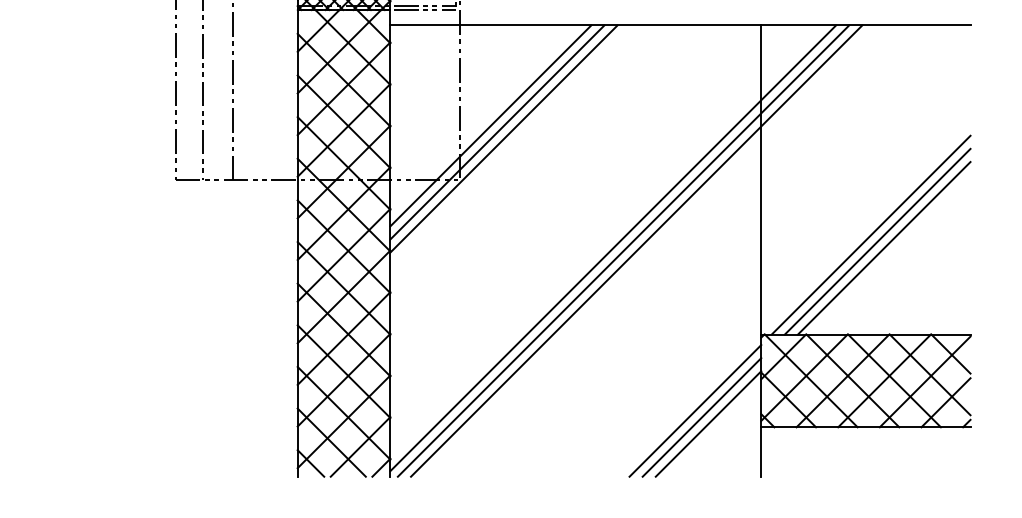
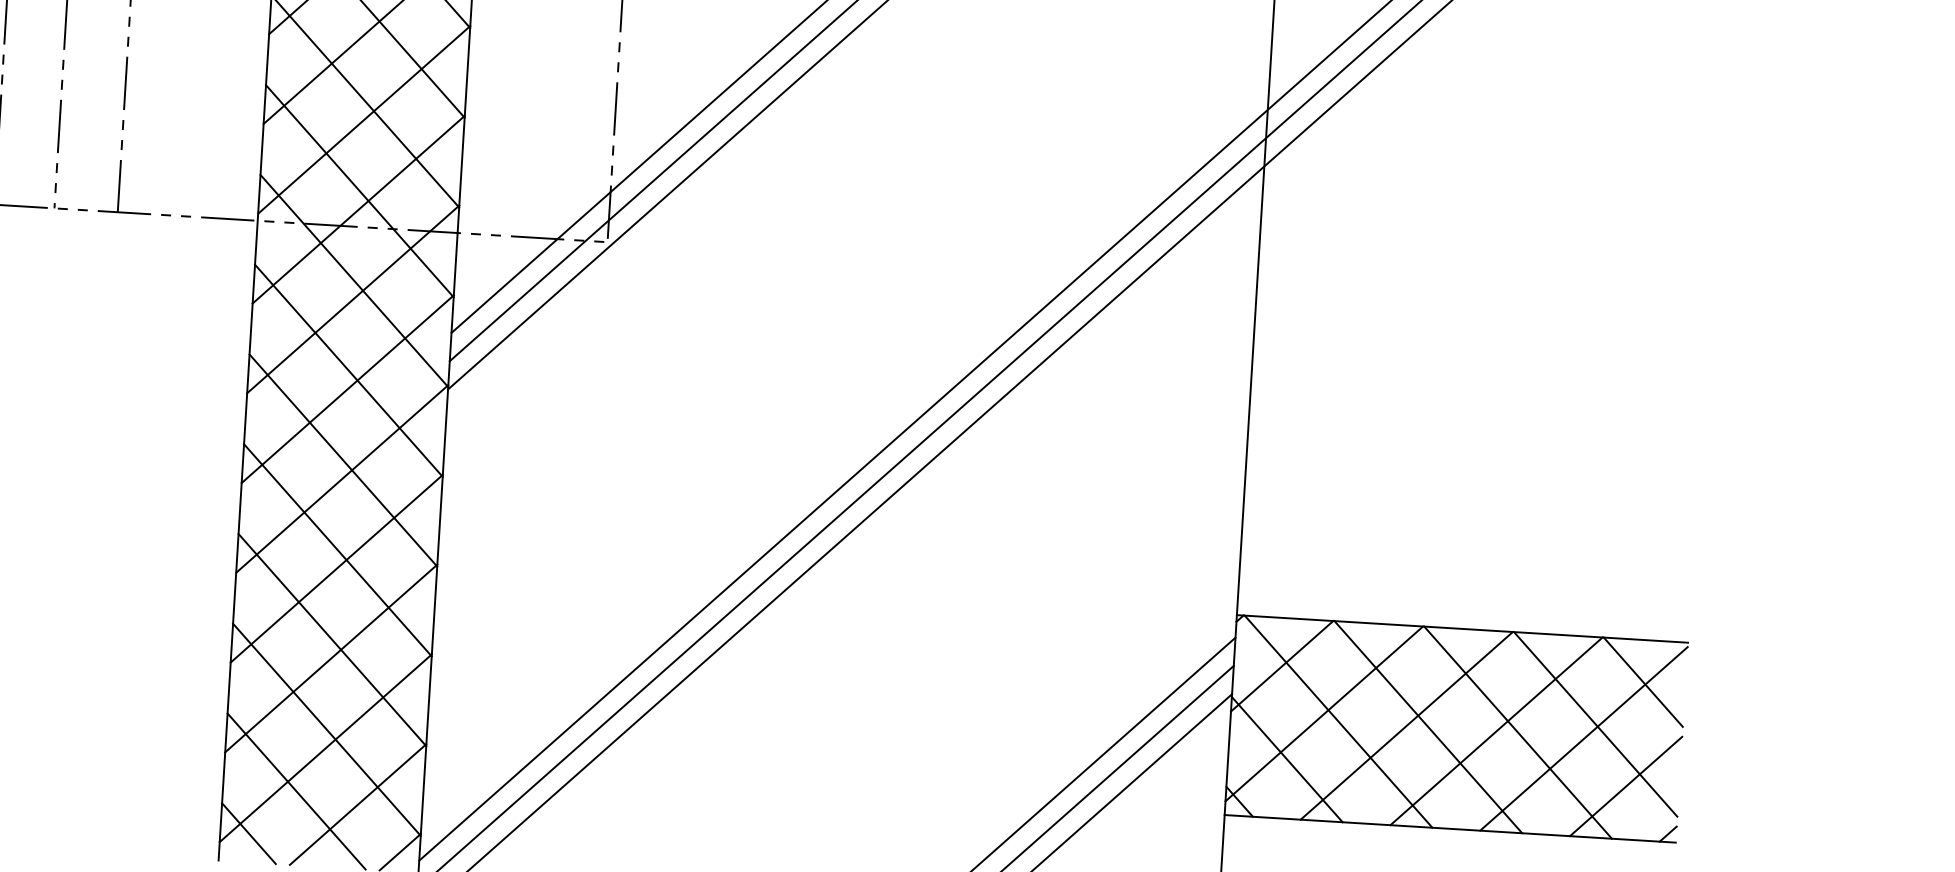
line: (870, 234) -> (1485, 413), removed
line: (877, 241) -> (1499, 429), removed
line: (883, 248) -> (1511, 445), removed

